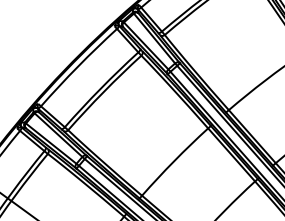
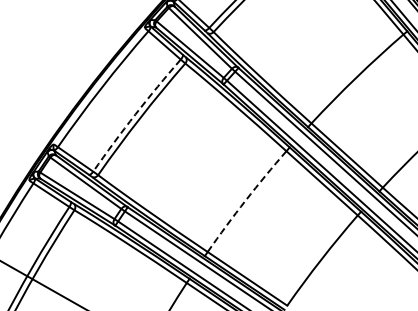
arc: (100, 88) -> (135, 114), solid -> dashed
arc: (174, 161) -> (245, 200), solid -> dashed

